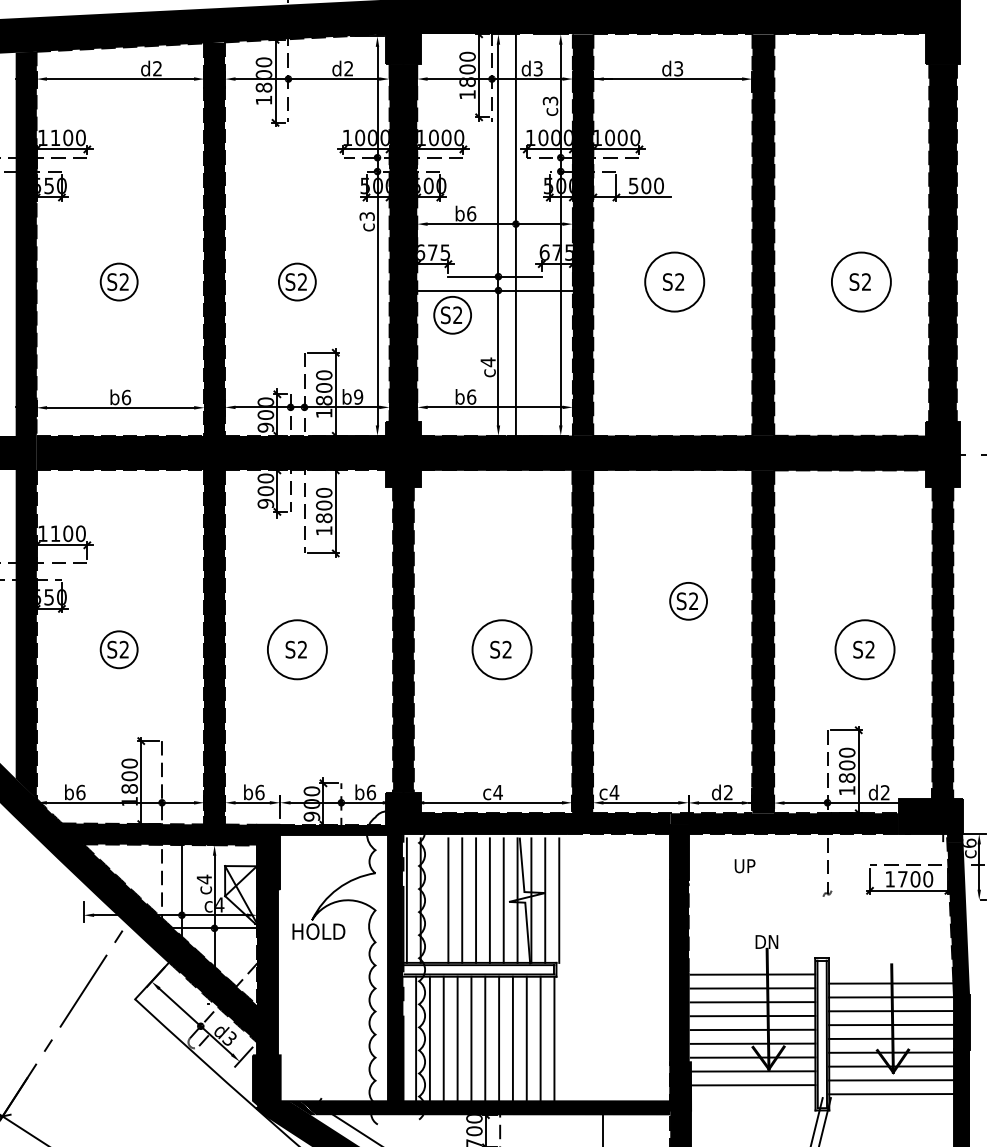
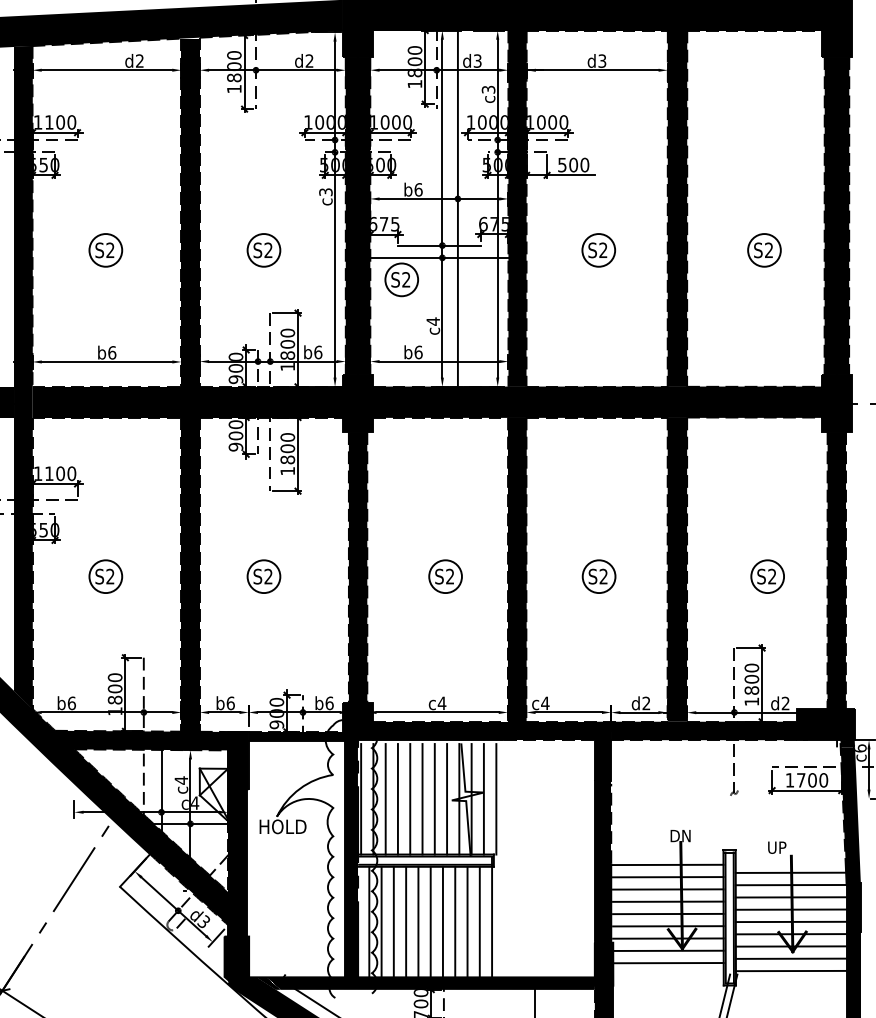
circle: (674, 282) -> (598, 250), size x0.62
circle: (861, 282) -> (764, 250), size x0.62
text: (358, 397) -> (318, 352), b9 -> b6
part: (687, 601) -> (598, 576), moved
circle: (296, 649) -> (263, 576), size x0.62
circle: (501, 649) -> (445, 576), size x0.62
circle: (864, 649) -> (767, 576), size x0.62
text: (745, 865) -> (777, 847), moved
line: (434, 900) -> (385, 799), added

